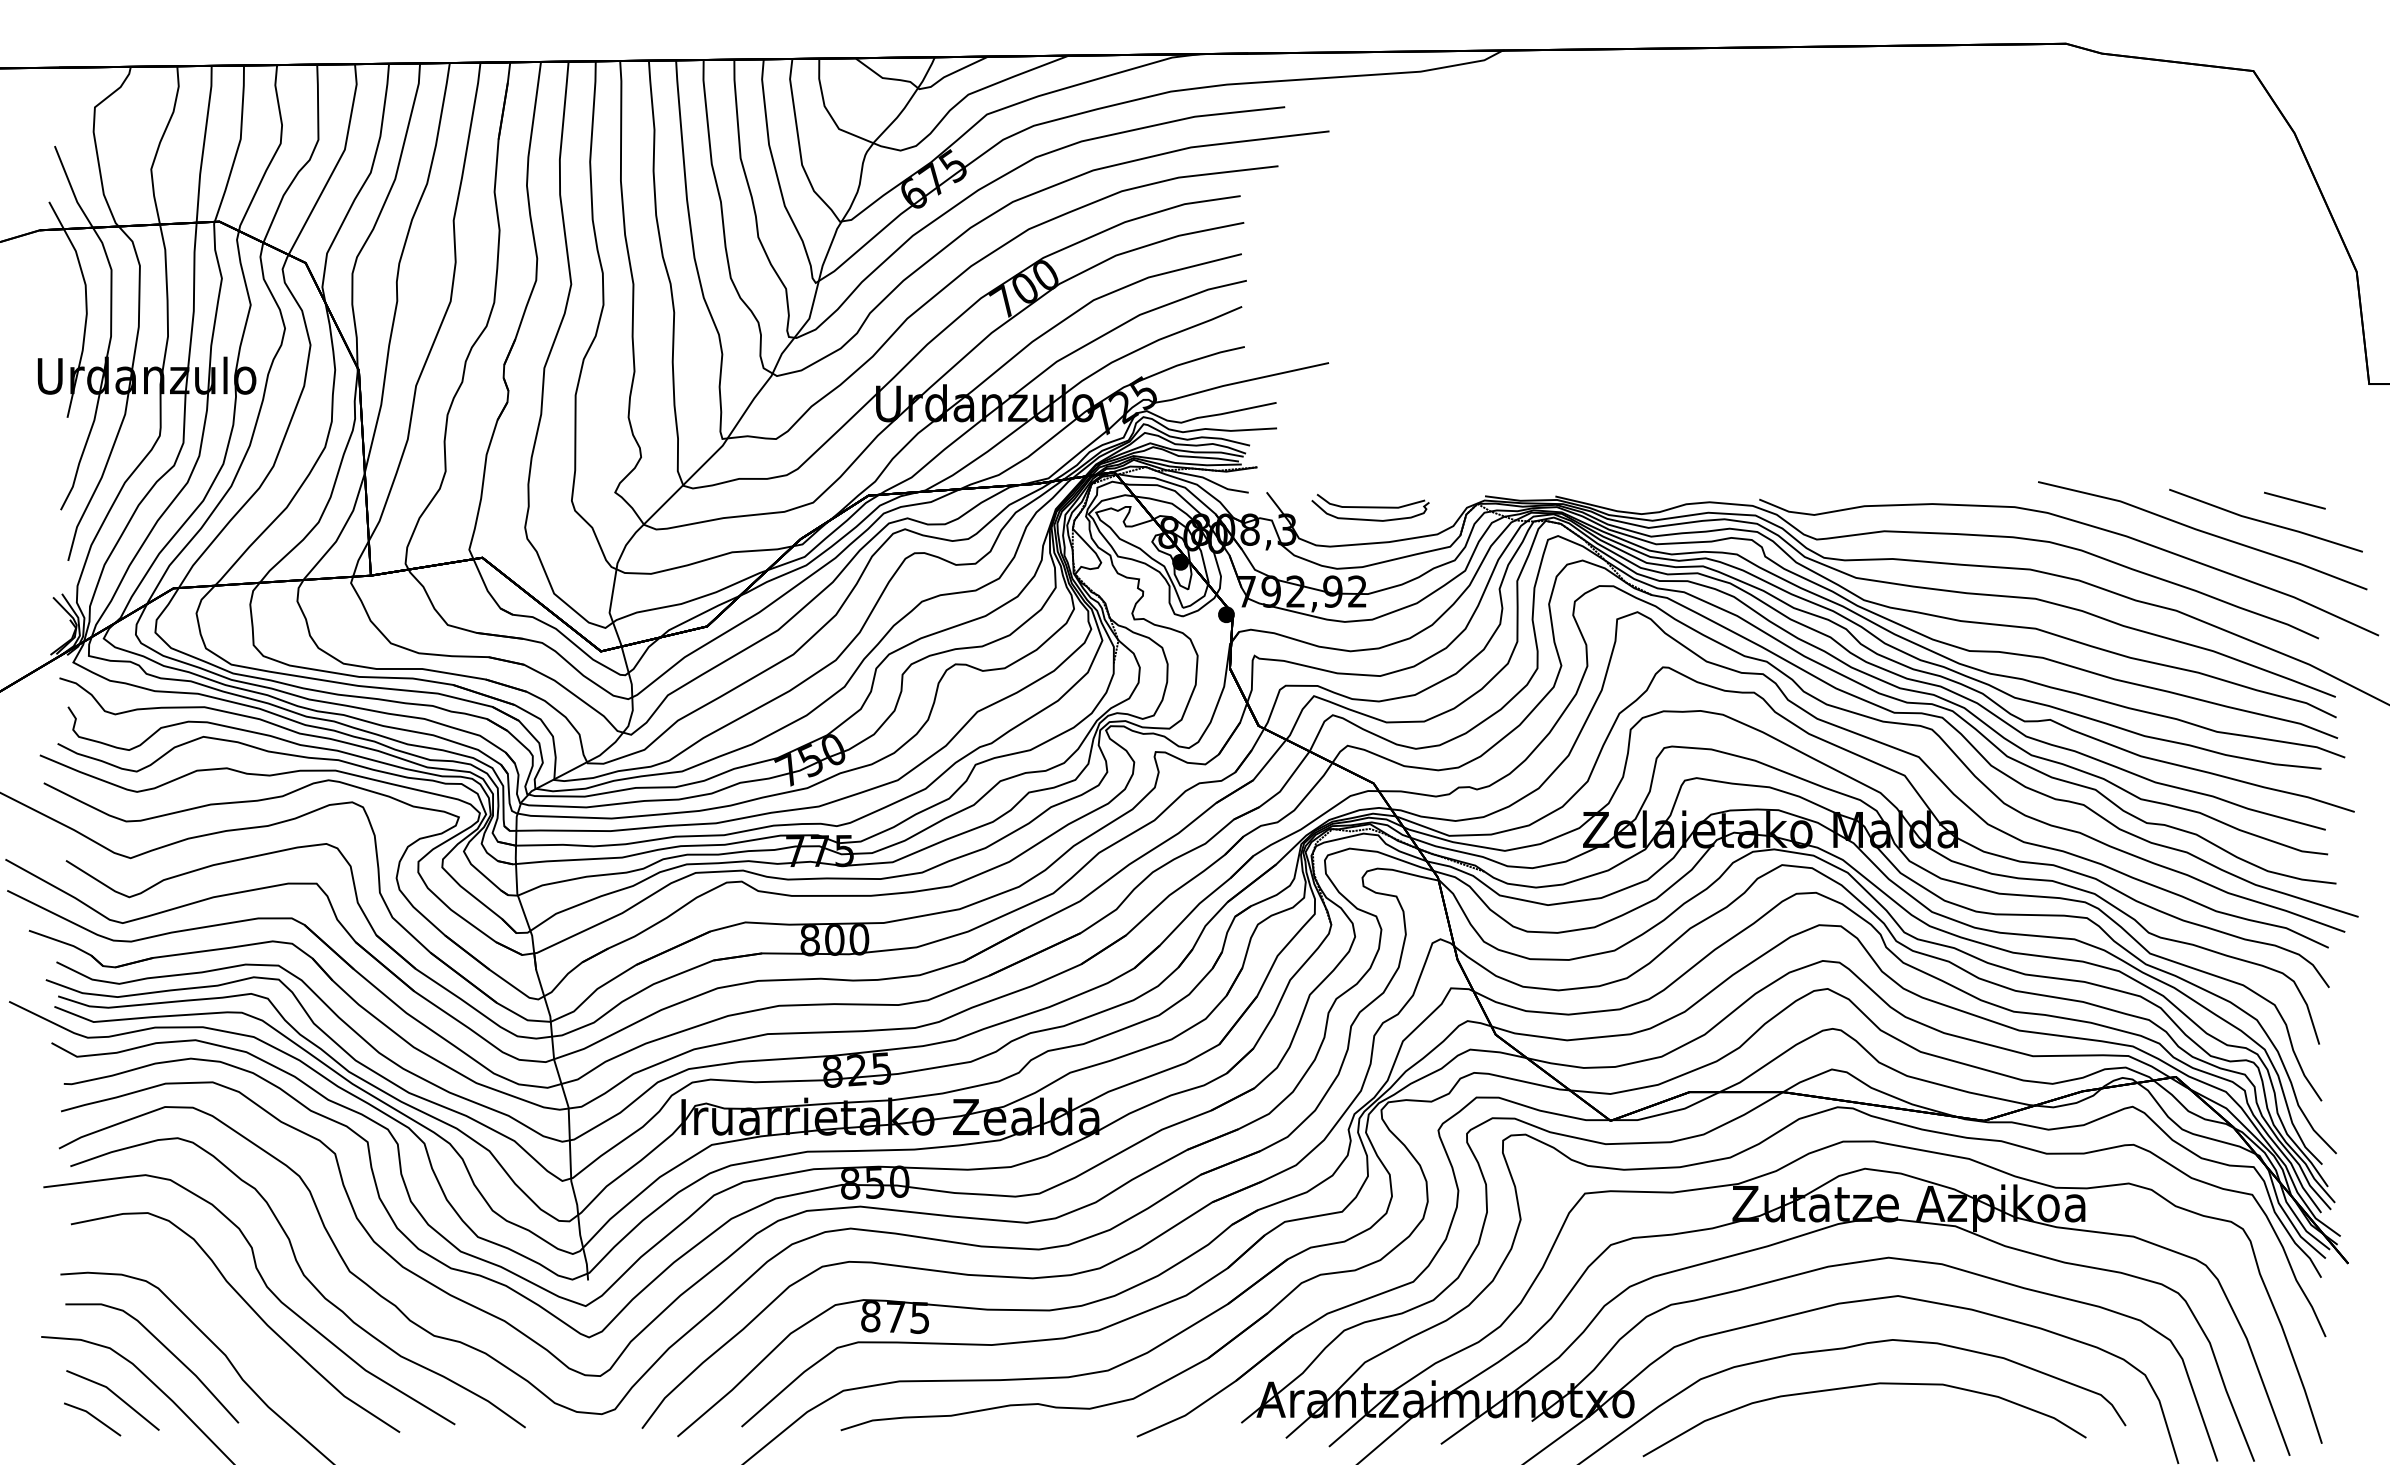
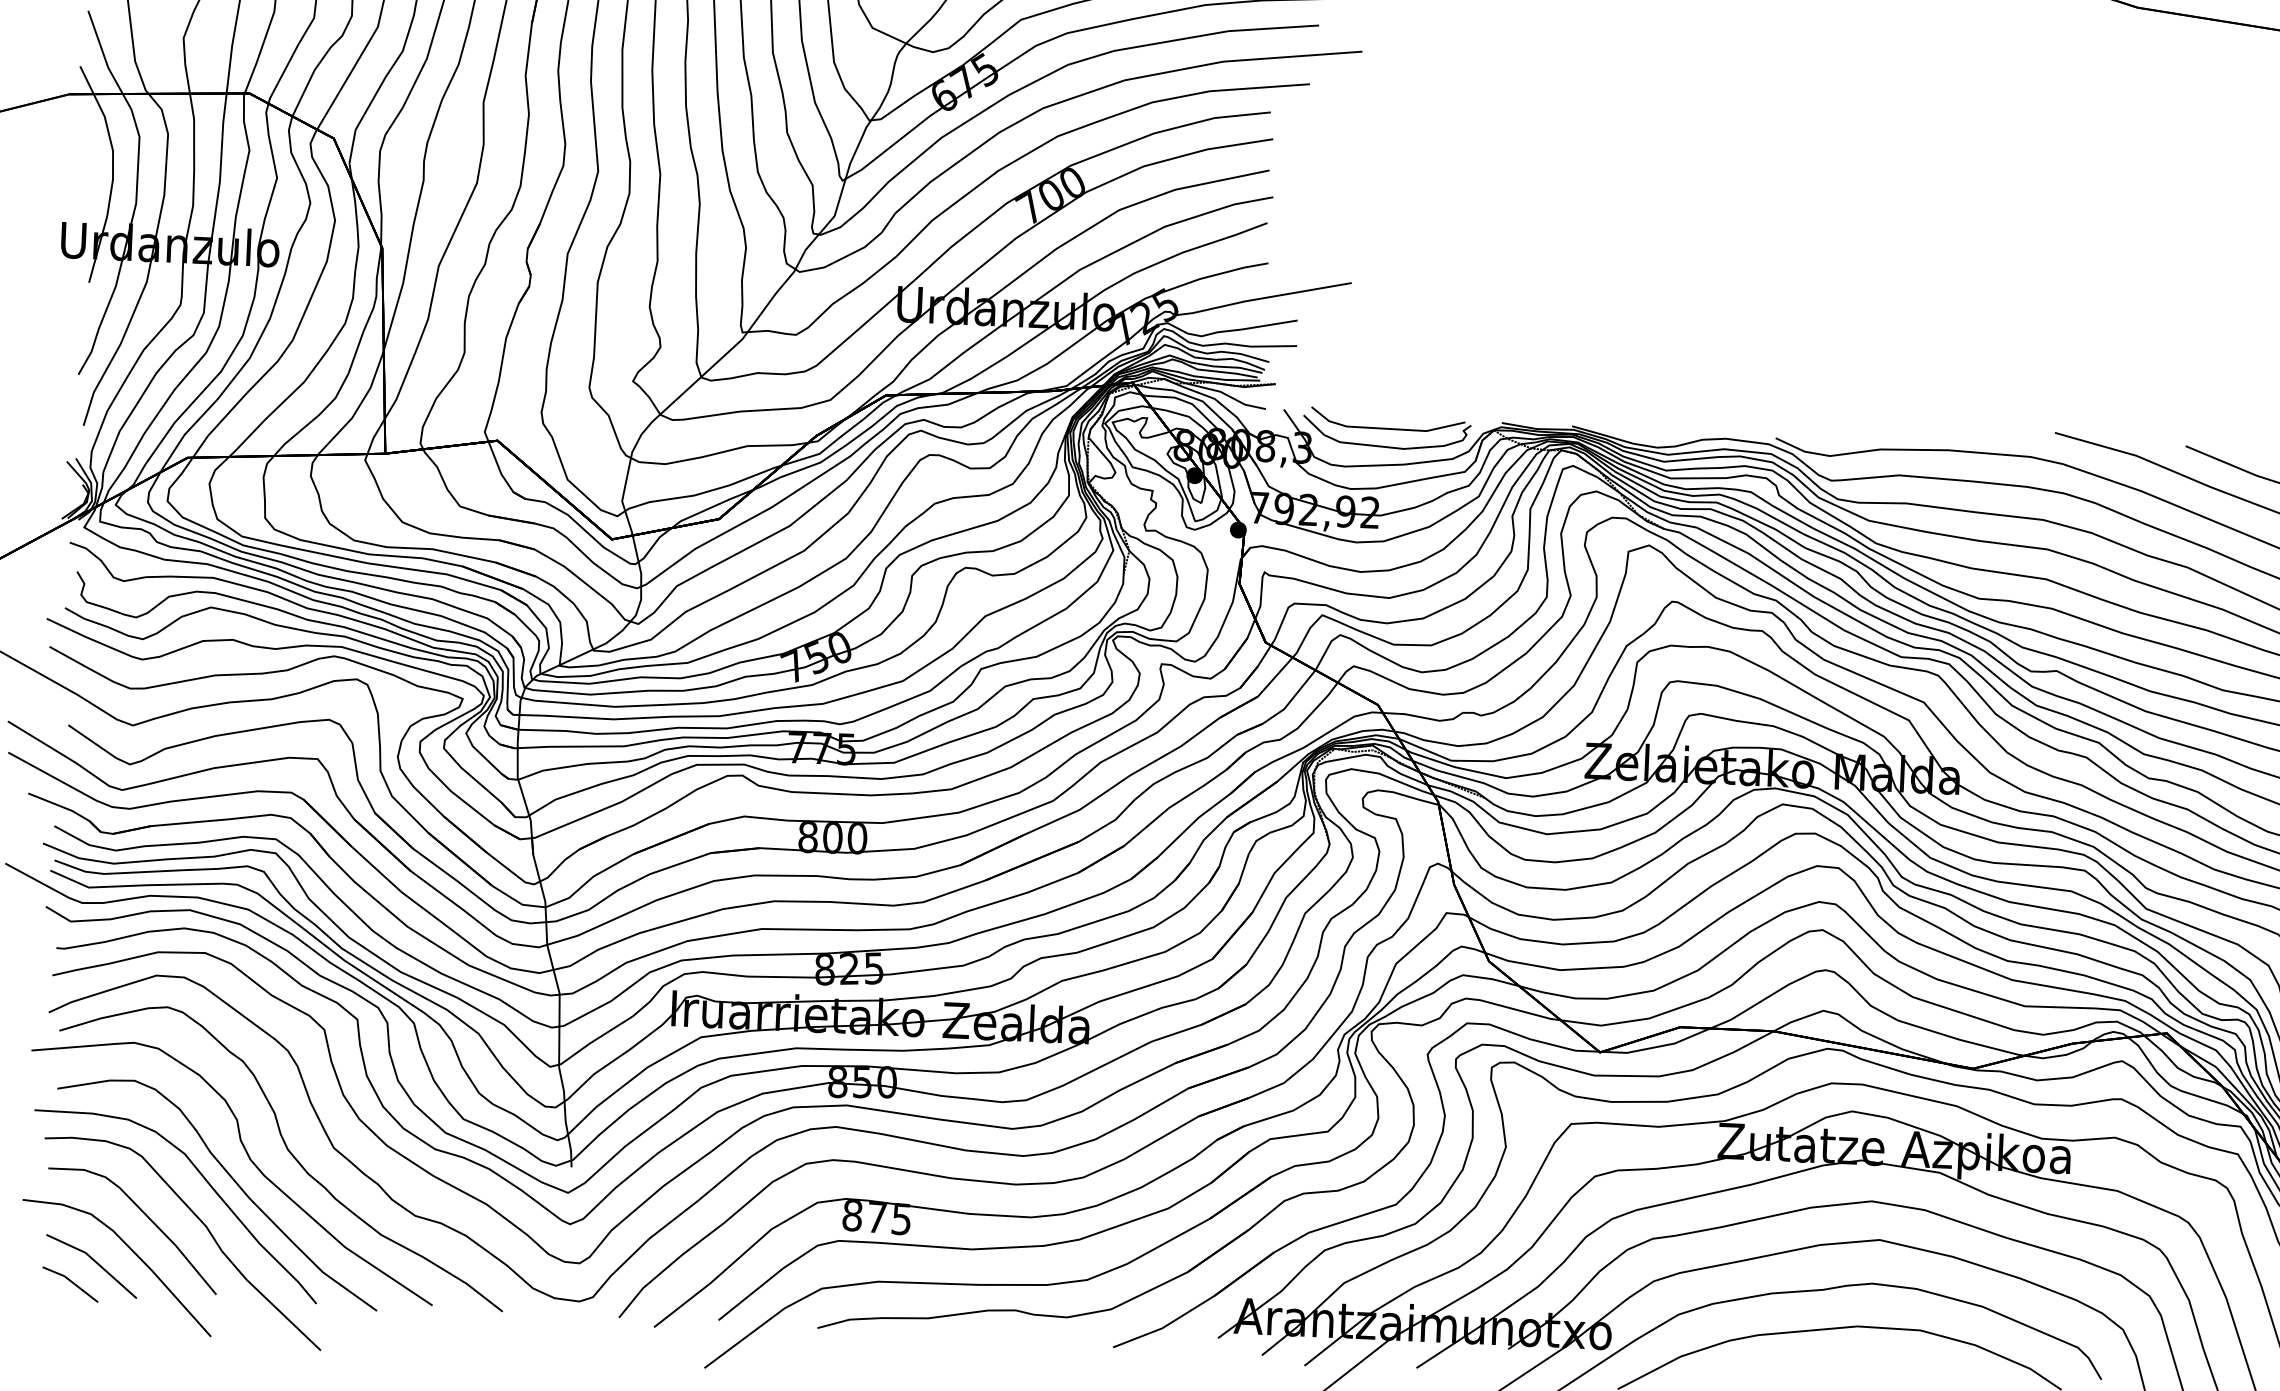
part: (1370, 507) -> (1386, 429), size x1.43
curve: (226, 1314) -> (208, 1185), added

